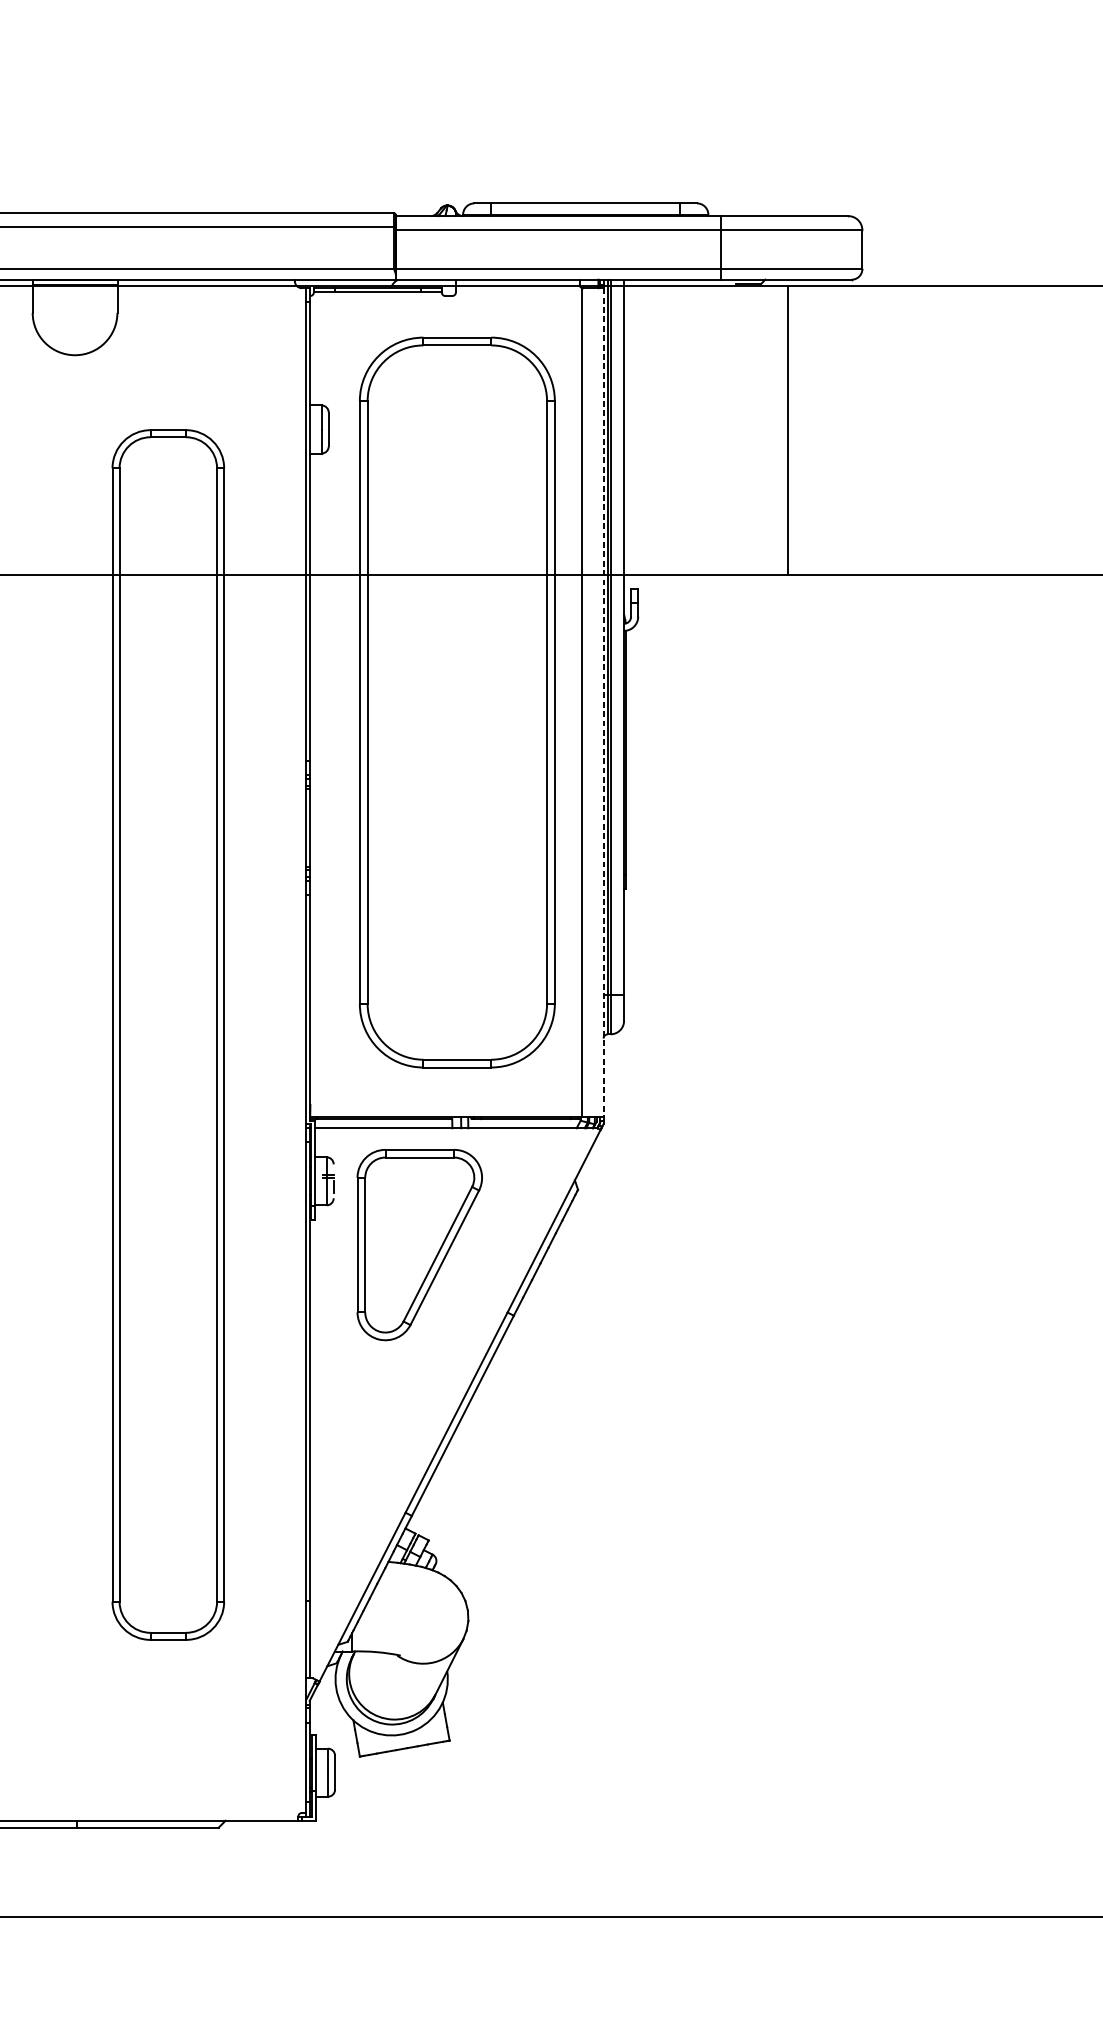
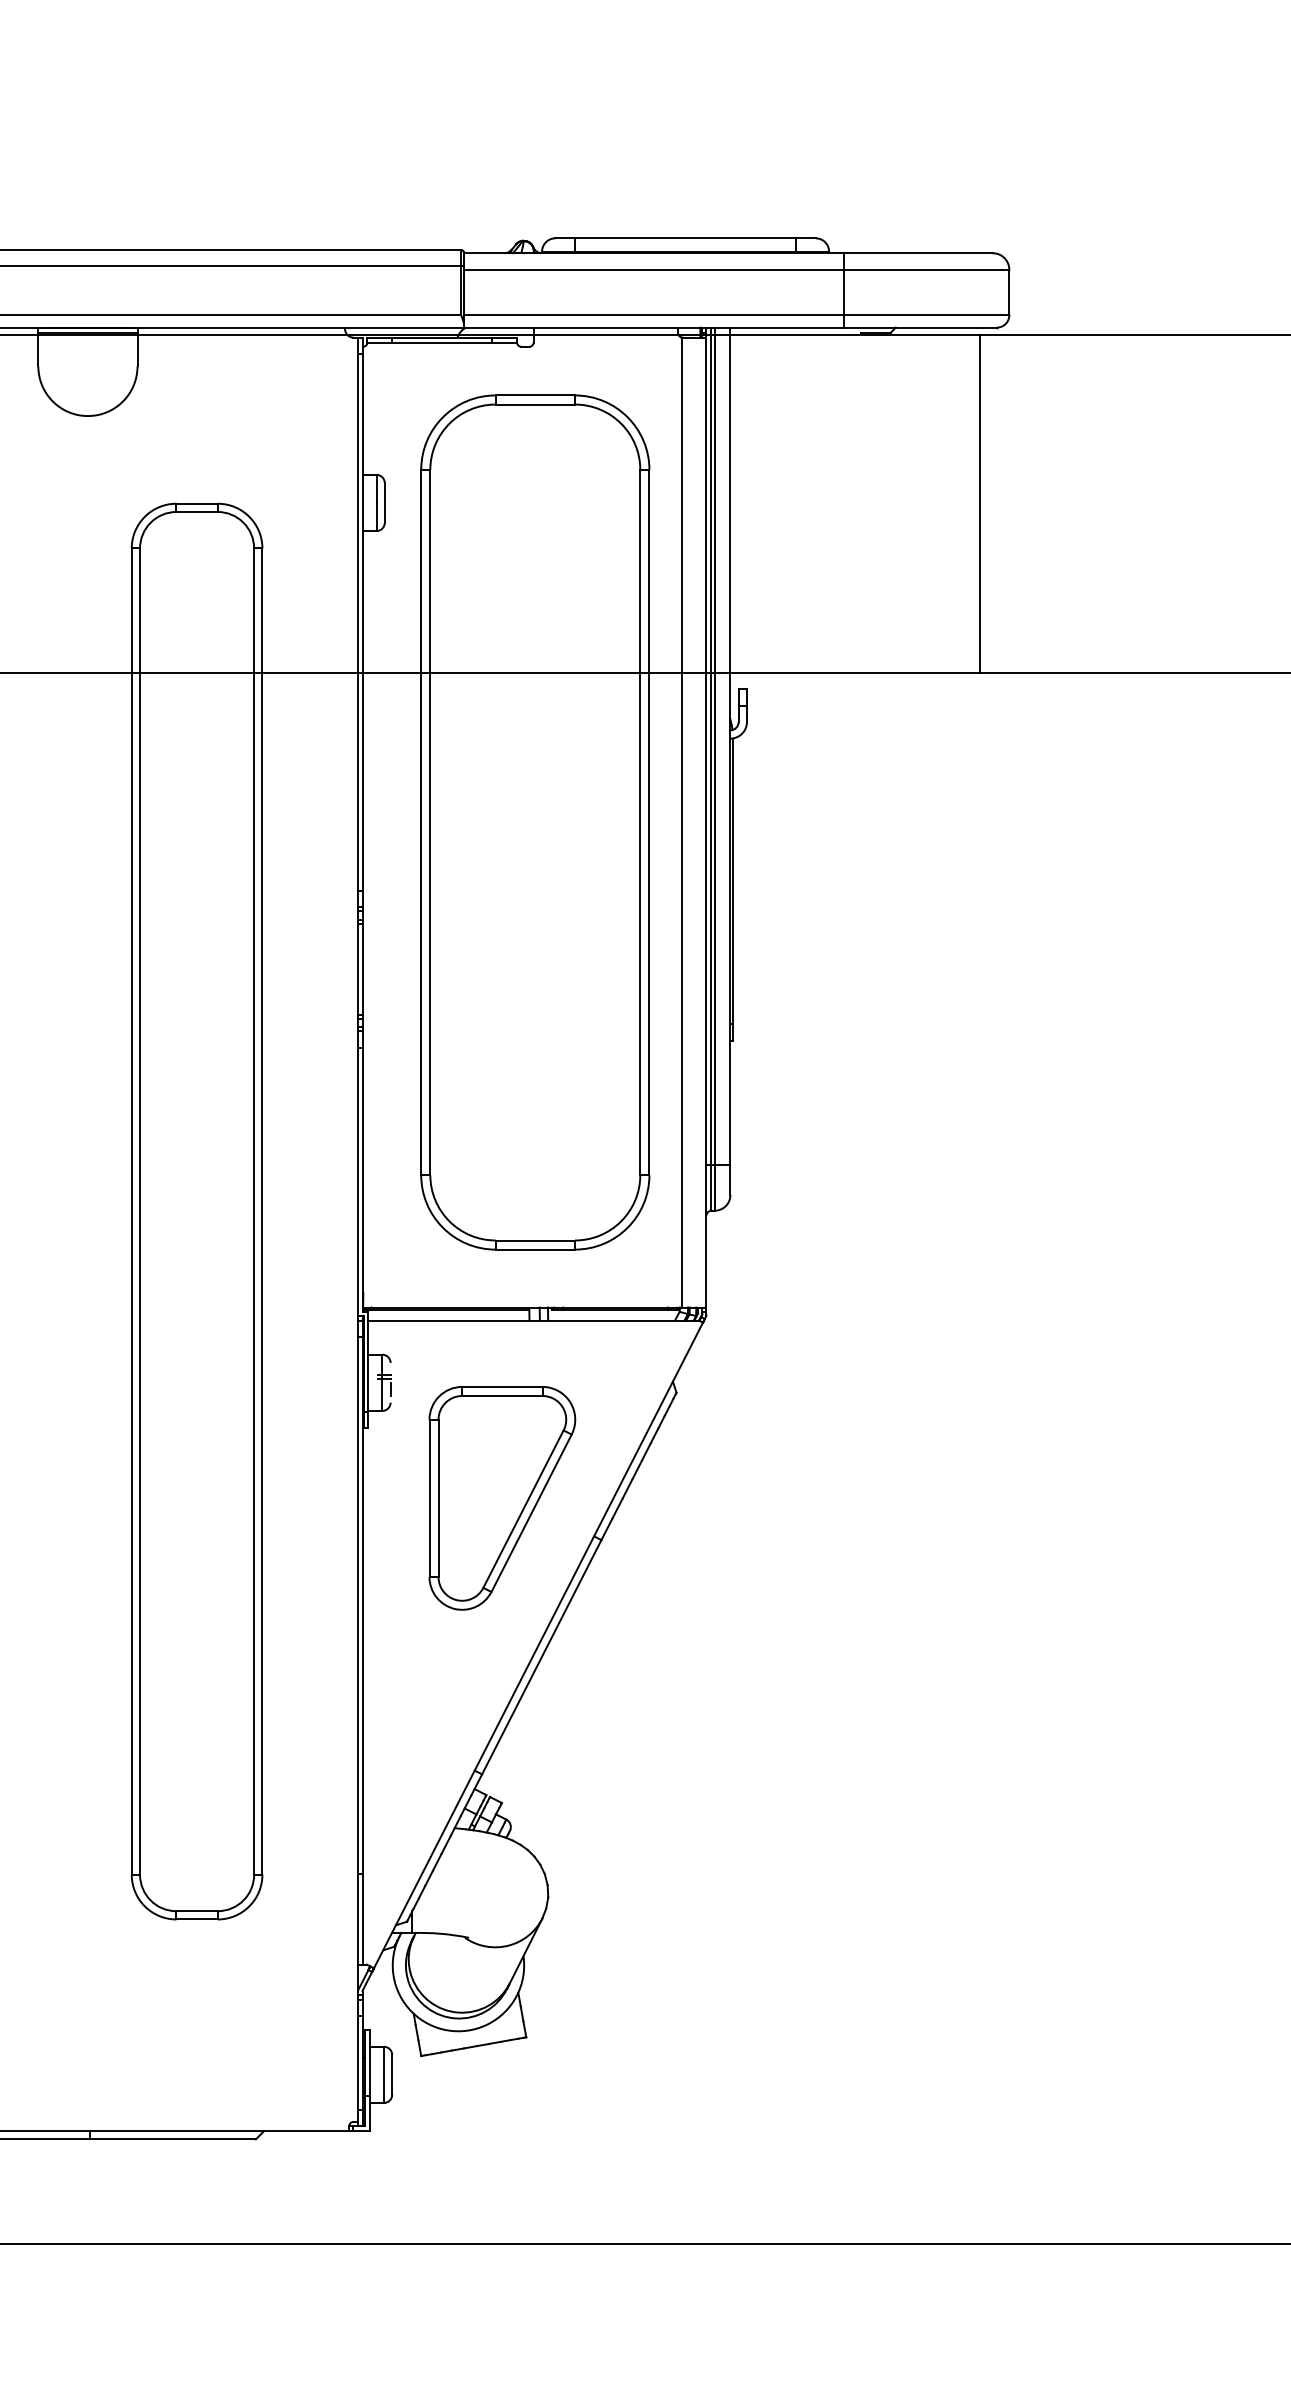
line: (788, 429) -> (979, 503), moved
line: (603, 703) -> (706, 823), dashed -> solid
part: (419, 1245) -> (502, 1498), moved

